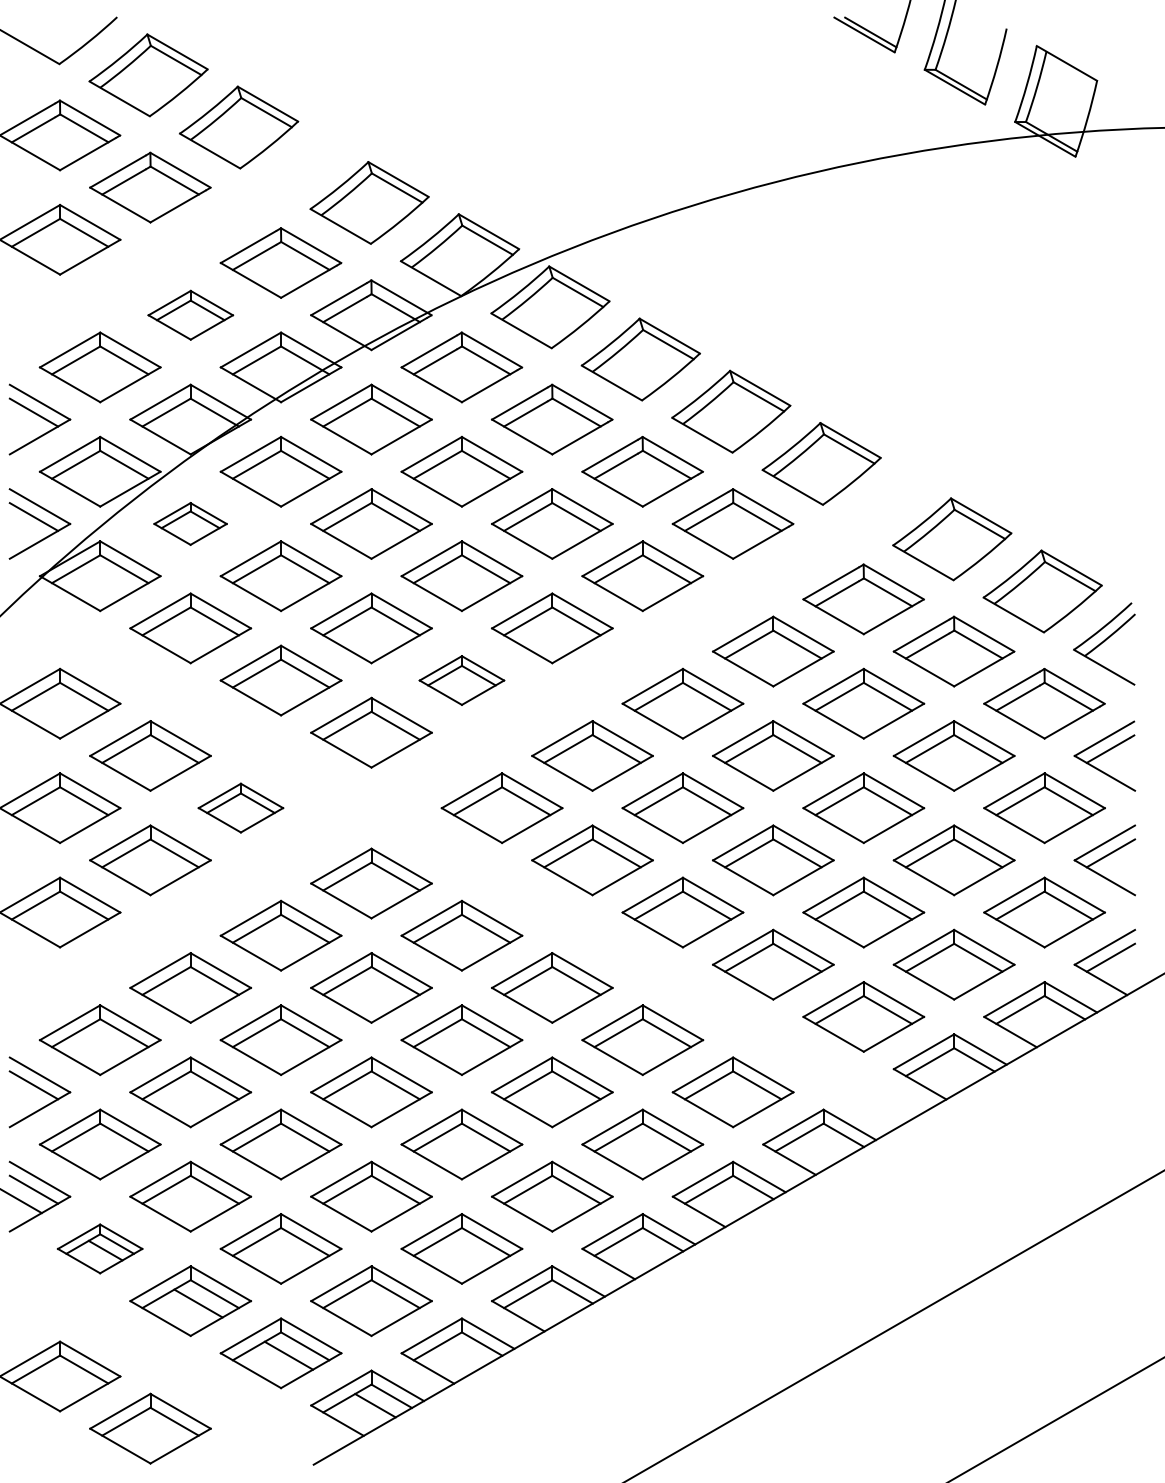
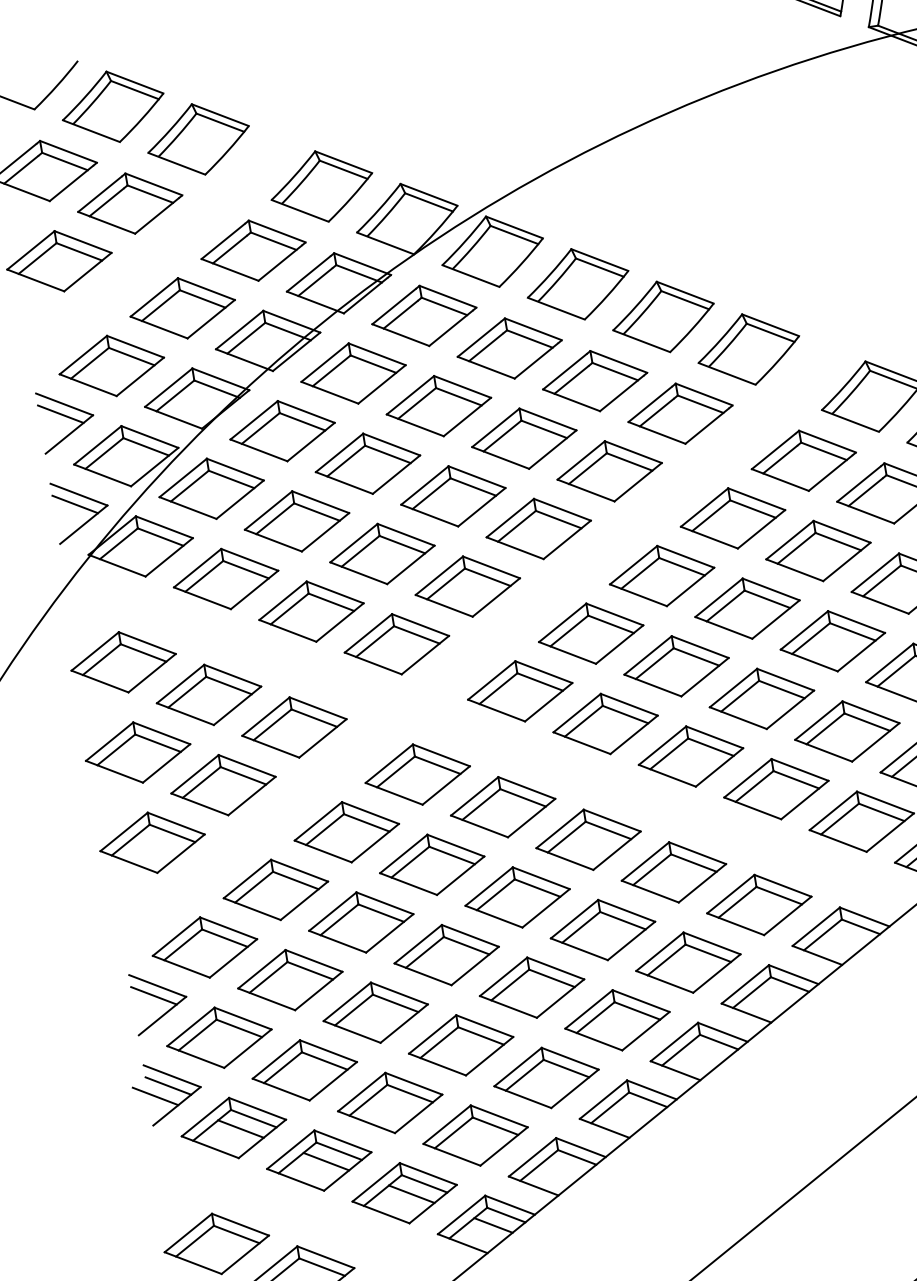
part: (190, 315) -> (182, 308), size x1.43
part: (190, 523) -> (211, 488), size x1.67
part: (461, 680) -> (467, 586), size x1.43
part: (240, 807) -> (293, 727), size x1.43
part: (99, 1248) -> (233, 1127), size x1.43

